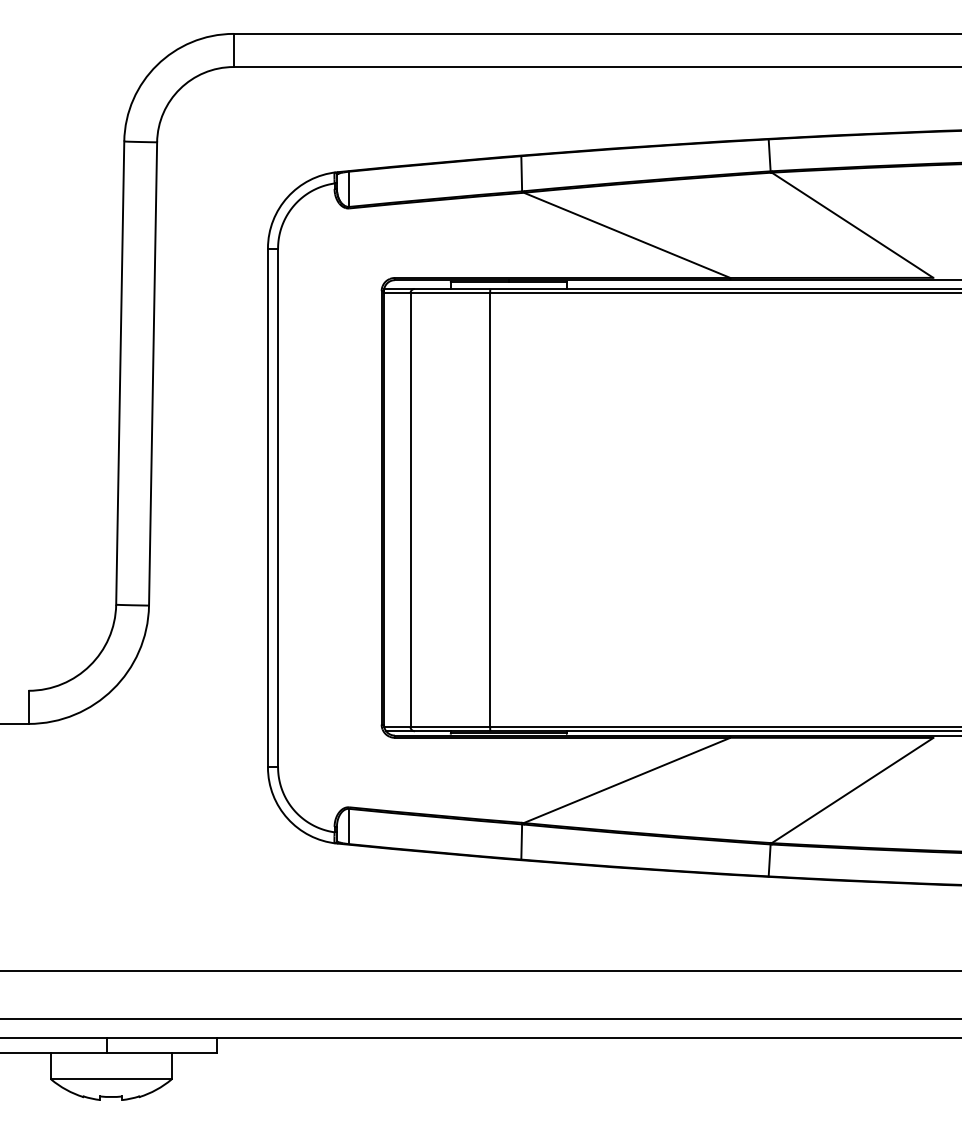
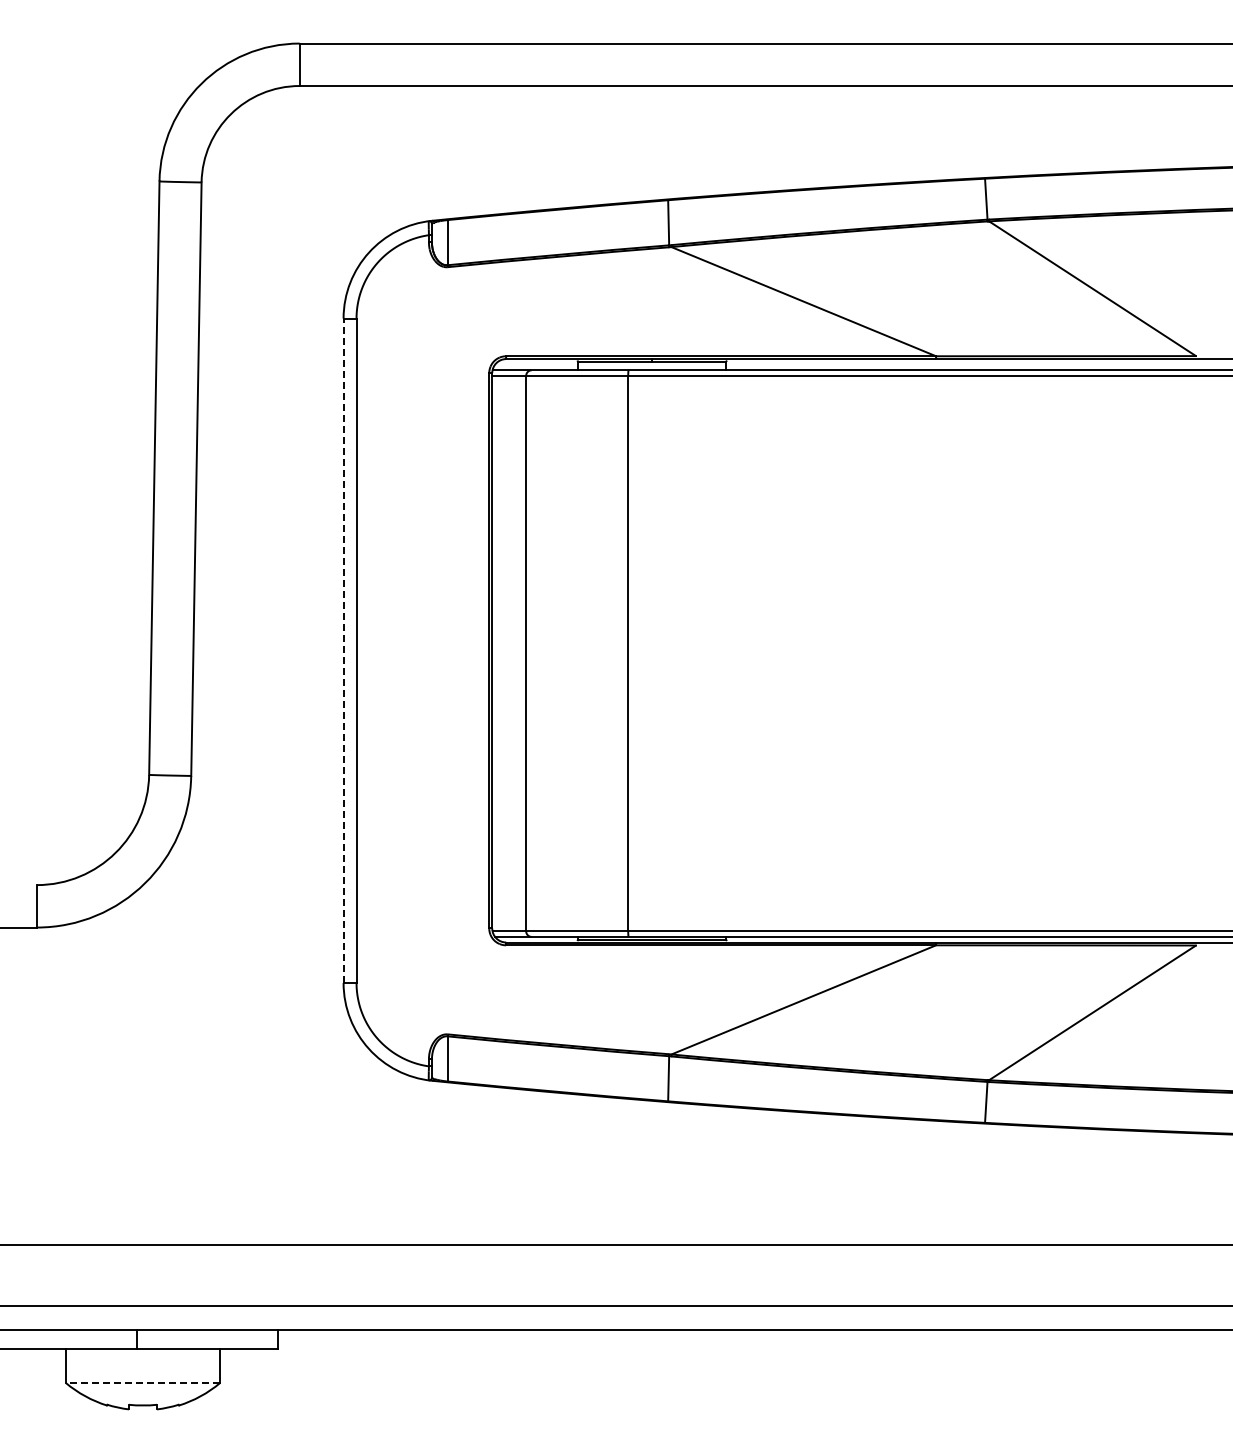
line: (267, 507) -> (343, 650), solid -> dashed
line: (110, 1079) -> (142, 1383), solid -> dashed

